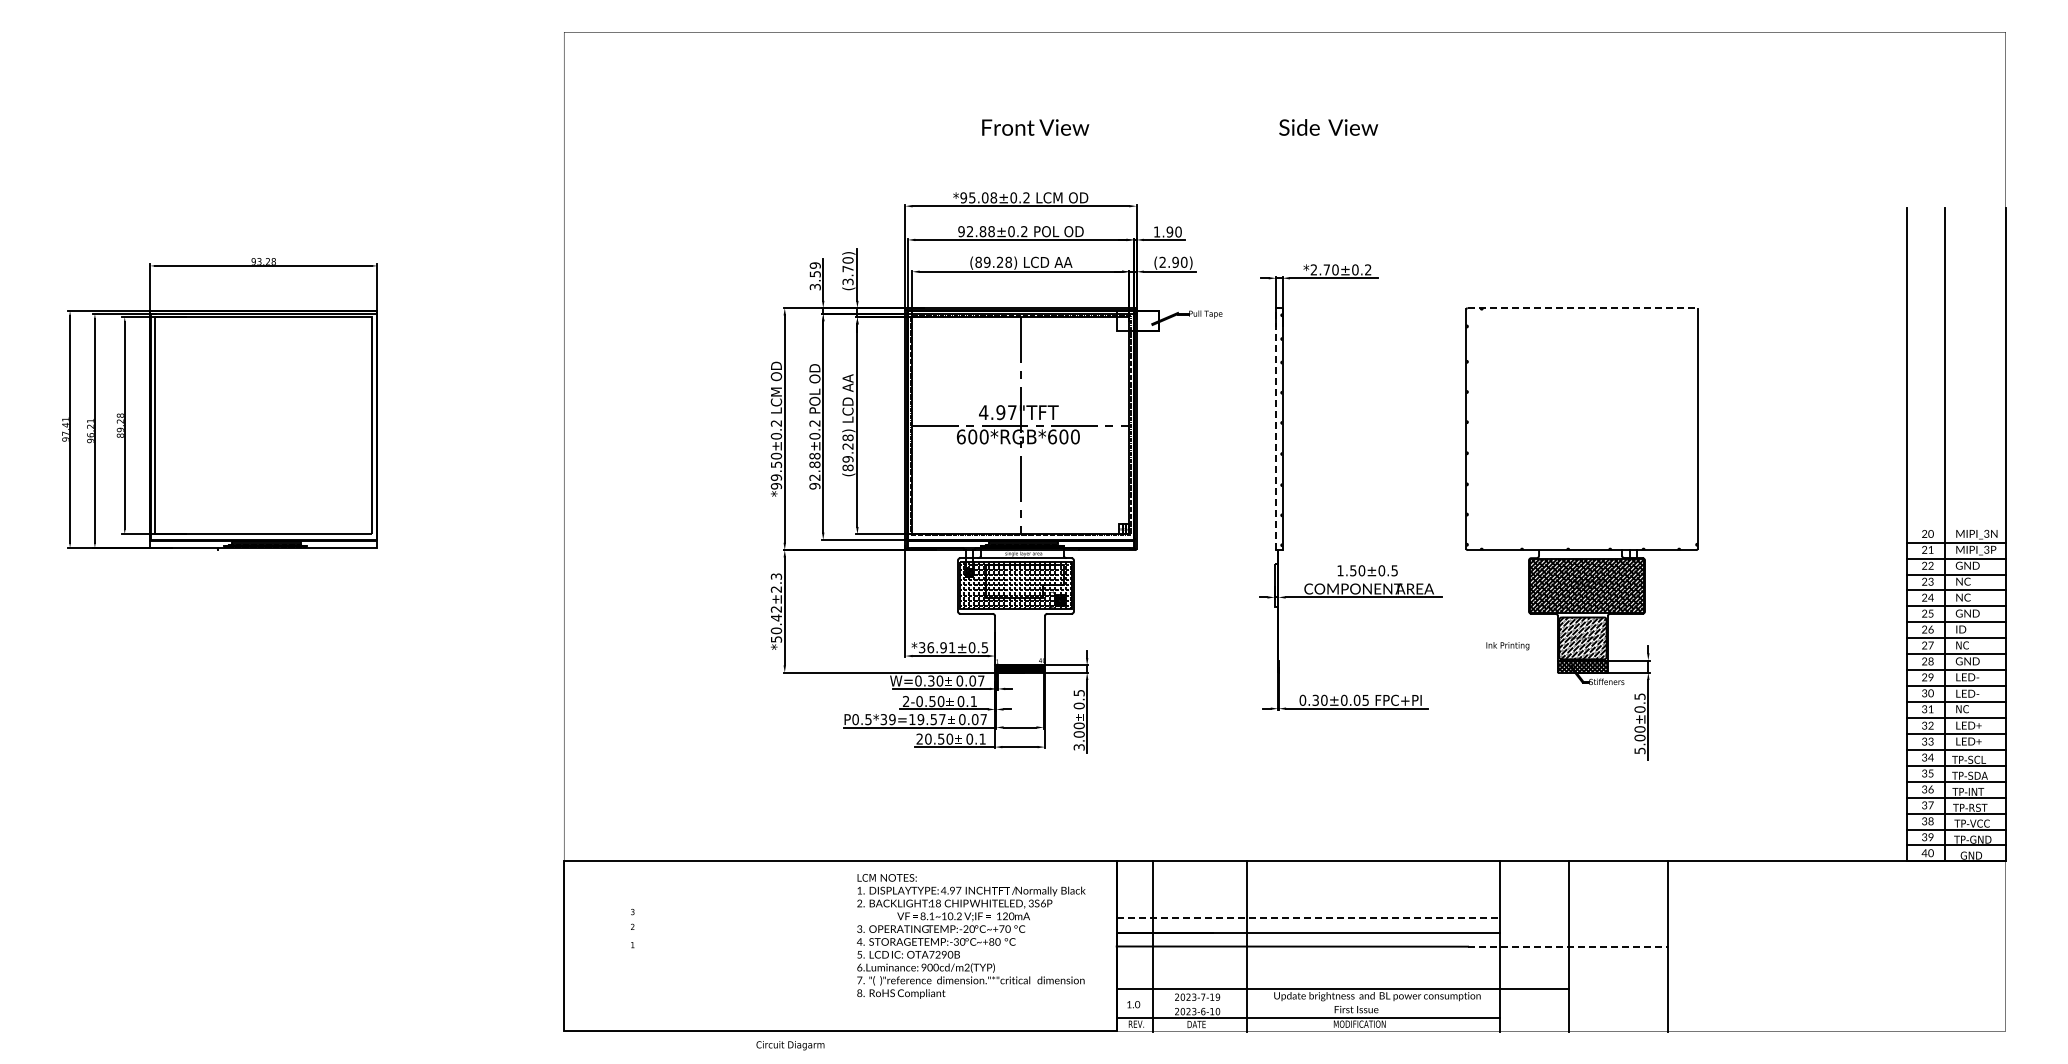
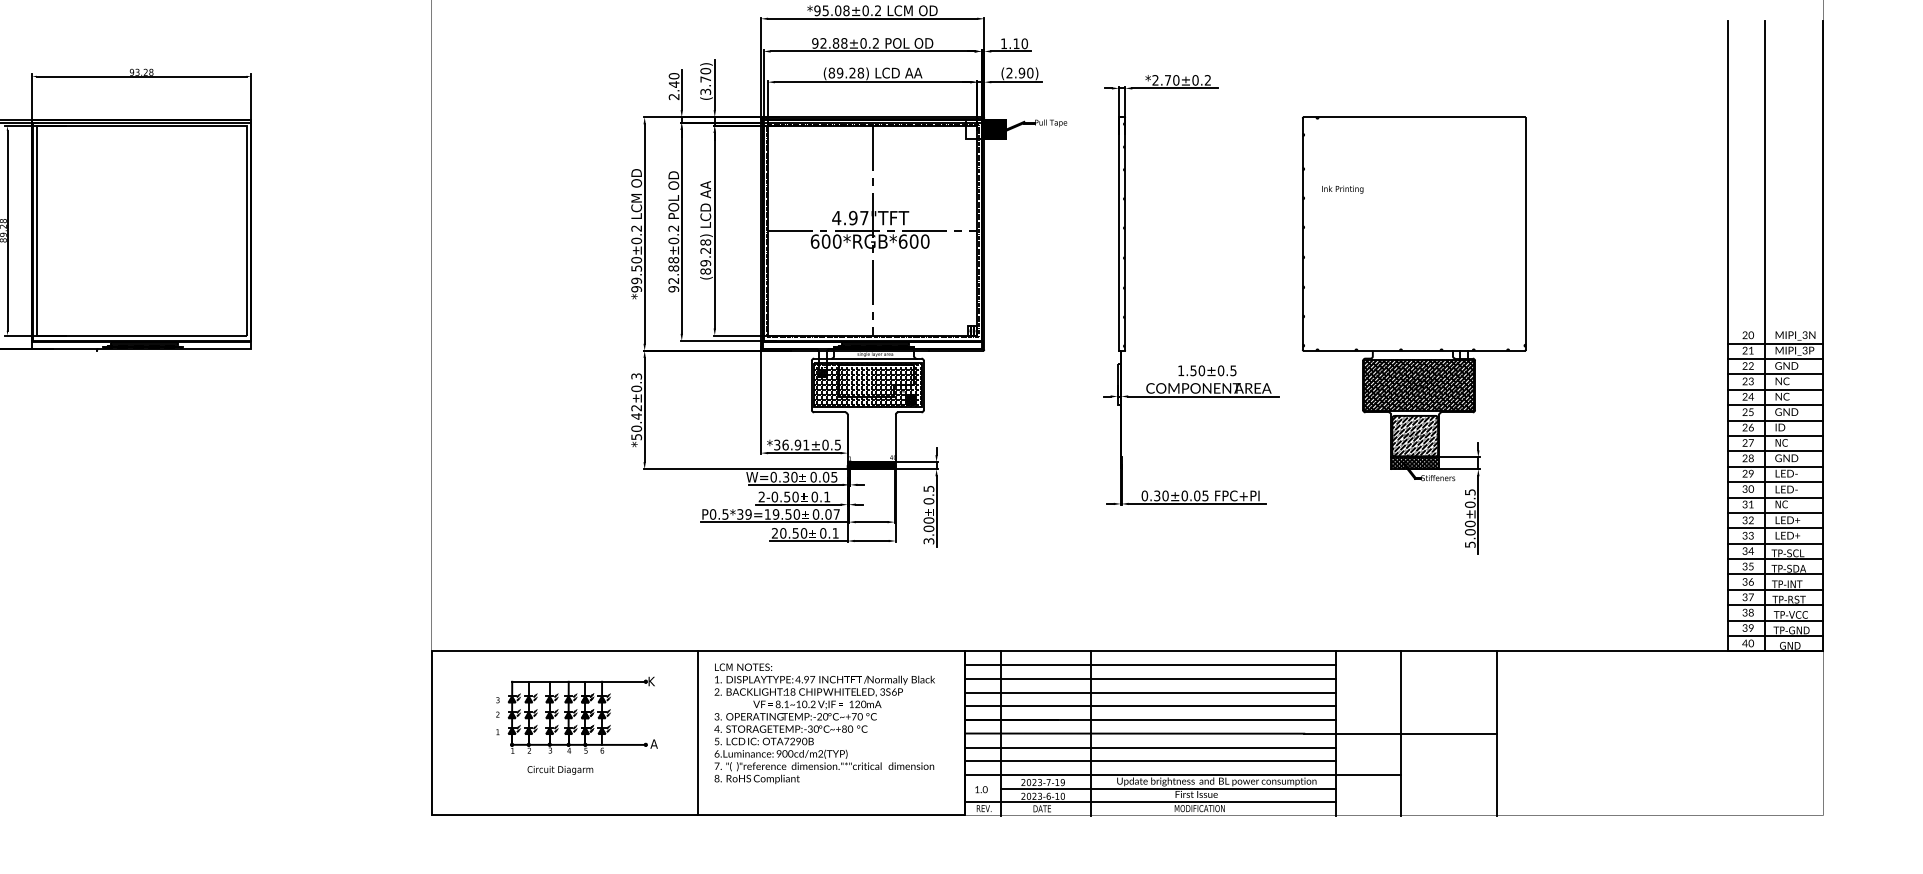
text: (1169, 231) -> (1016, 43), 1.90 -> 1.10
text: (814, 276) -> (673, 86), 3.59 -> 2.40
line: (1582, 308) -> (1414, 117), dashed -> solid
hatch: (1146, 320) -> (993, 129), added
line: (1276, 429) -> (1119, 234), dashed -> solid
text: (776, 589) -> (636, 388), *50.42±2.3 -> *50.42±0.3
text: (1507, 646) -> (1342, 190), moved
text: (981, 680) -> (834, 476), 0.07 -> 0.05
text: (942, 719) -> (796, 514), P0.5*39=19.57 -> P0.5*39=19.50
line: (1308, 875) -> (1150, 664), added
line: (1308, 889) -> (1150, 678), added
line: (1308, 904) -> (1150, 692), added
line: (1308, 918) -> (1150, 706), dashed -> solid
part: (720, 927) -> (582, 715), added
line: (840, 946) -> (698, 733), added
line: (1568, 946) -> (1401, 733), dashed -> solid
line: (1308, 961) -> (1150, 748), added
line: (1308, 975) -> (1150, 761), added
line: (1326, 1003) -> (1167, 788), added
text: (790, 1045) -> (560, 770), moved

